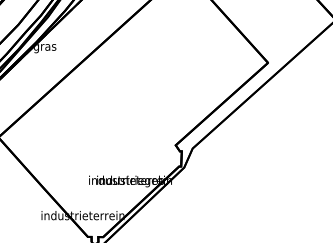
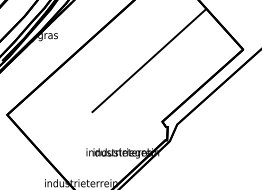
line: (159, 75) -> (148, 60), added

